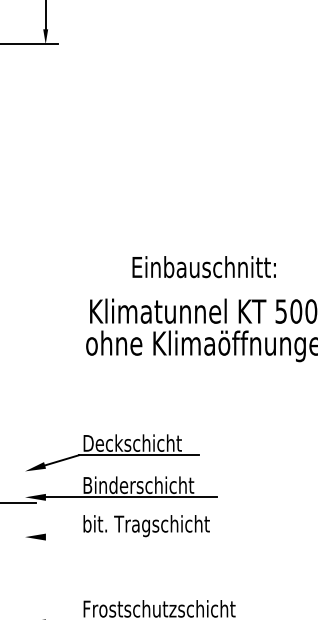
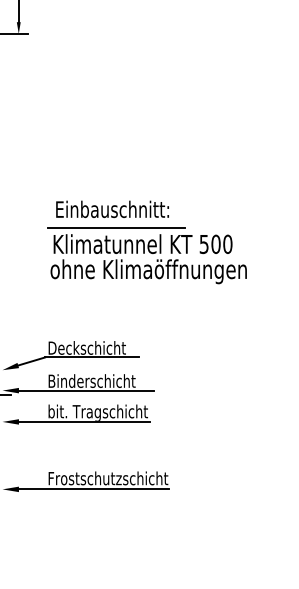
text: (204, 267) -> (112, 209), moved
line: (168, 291) -> (115, 228), added
line: (129, 536) -> (84, 421), added

